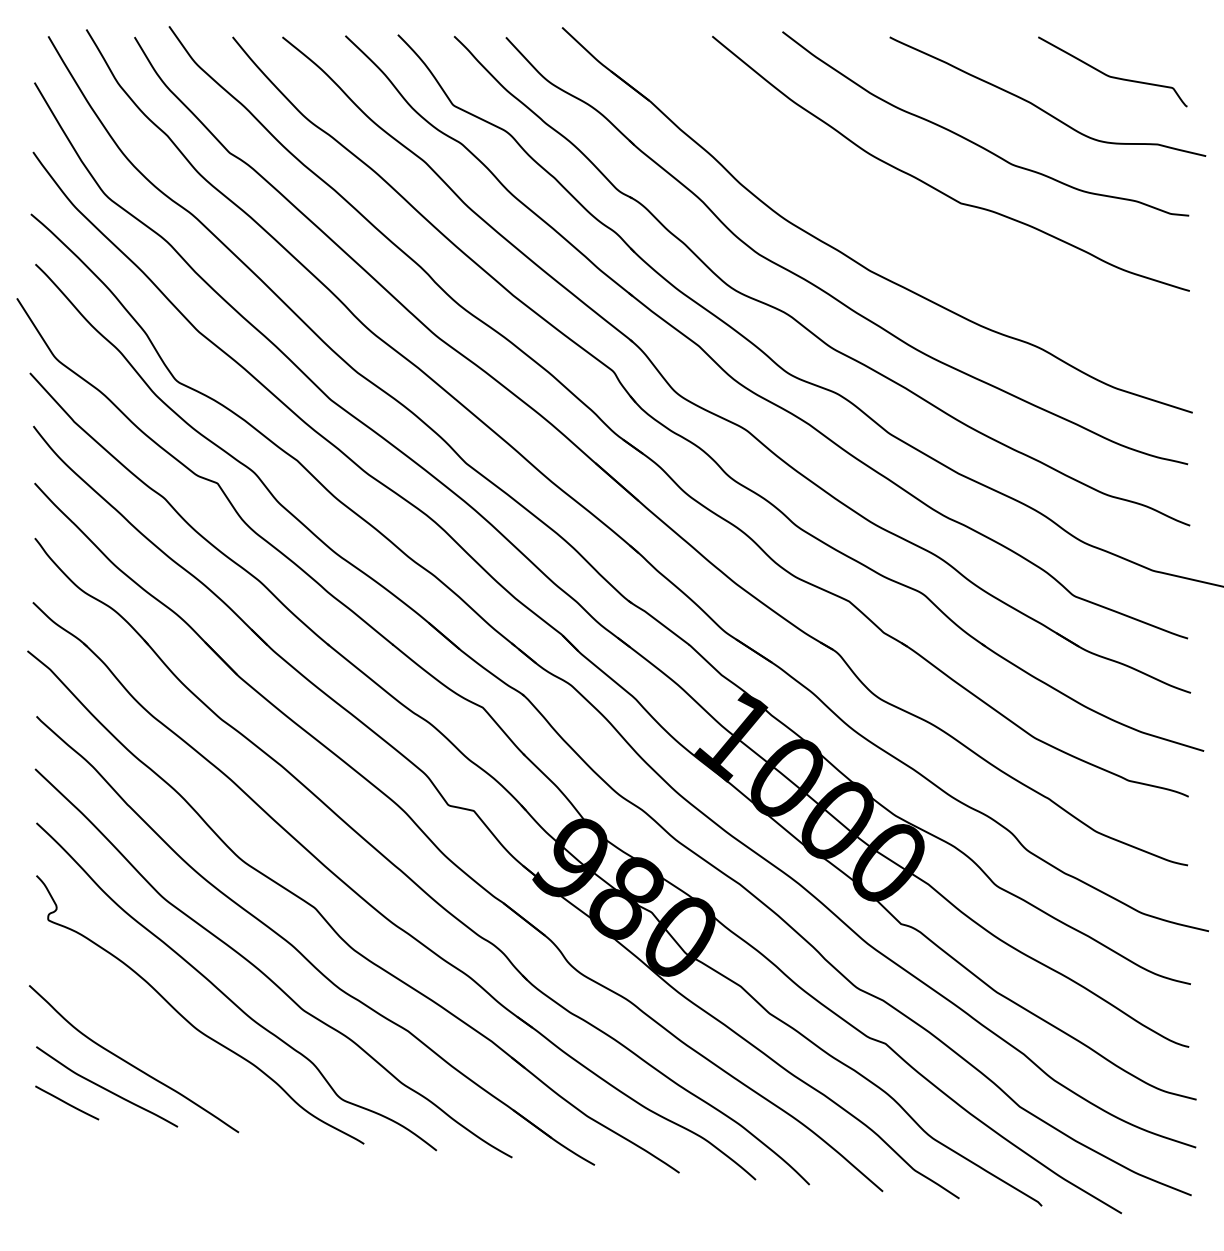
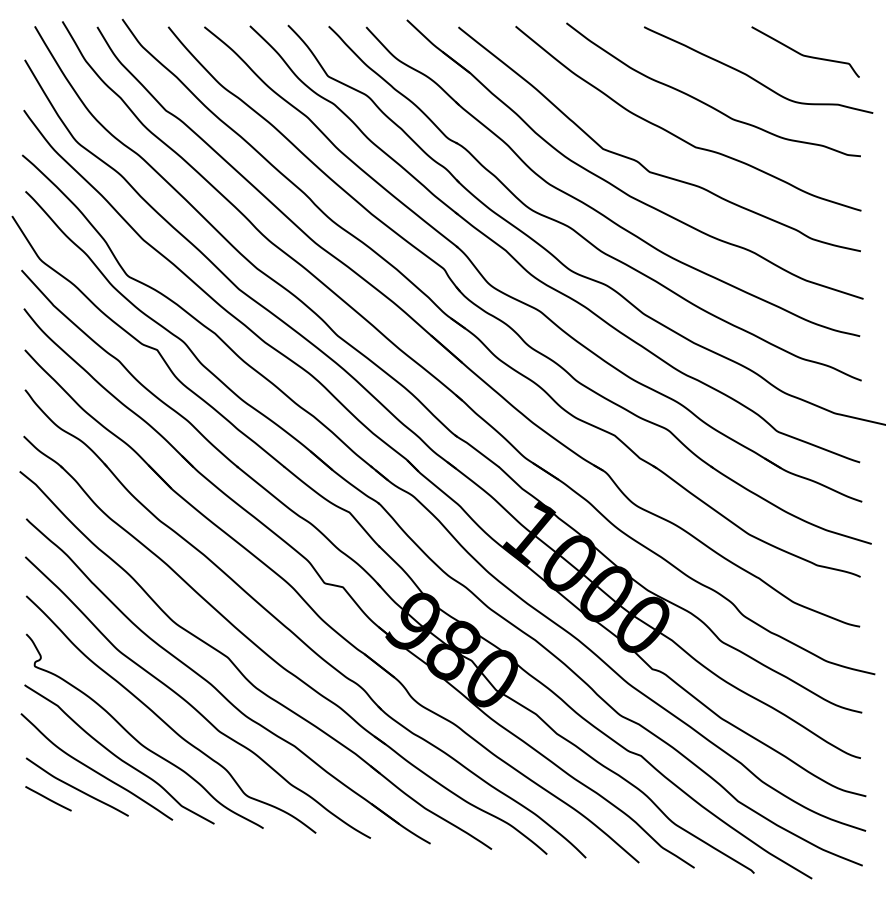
curve: (884, 224) -> (640, 162), added
curve: (163, 1044) -> (118, 756), added

